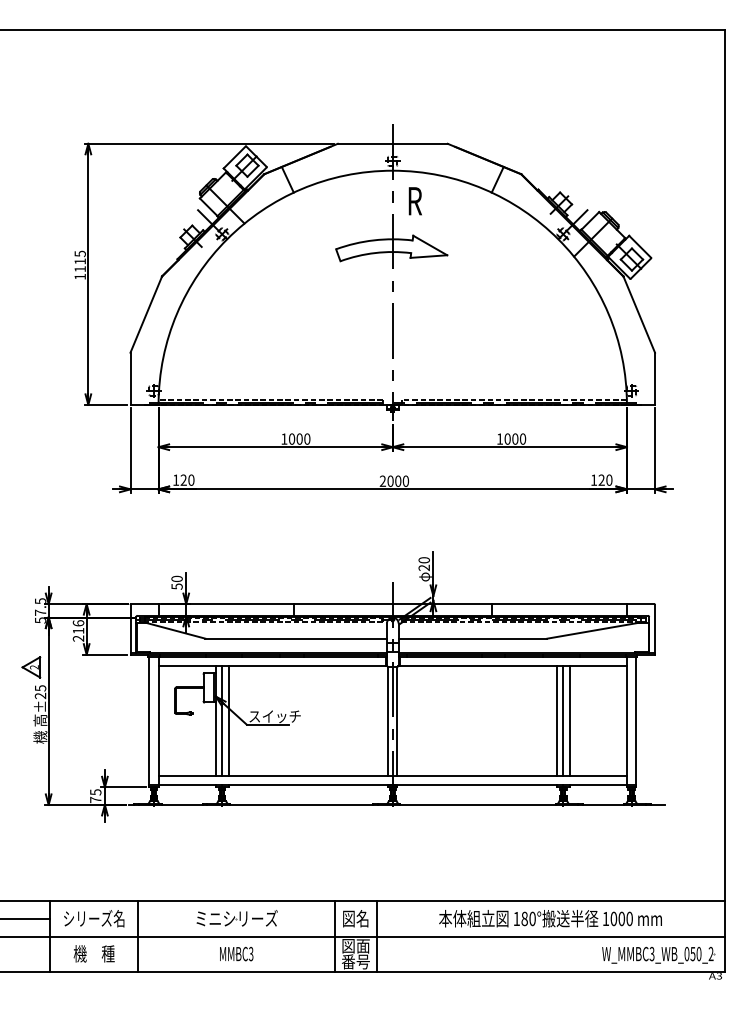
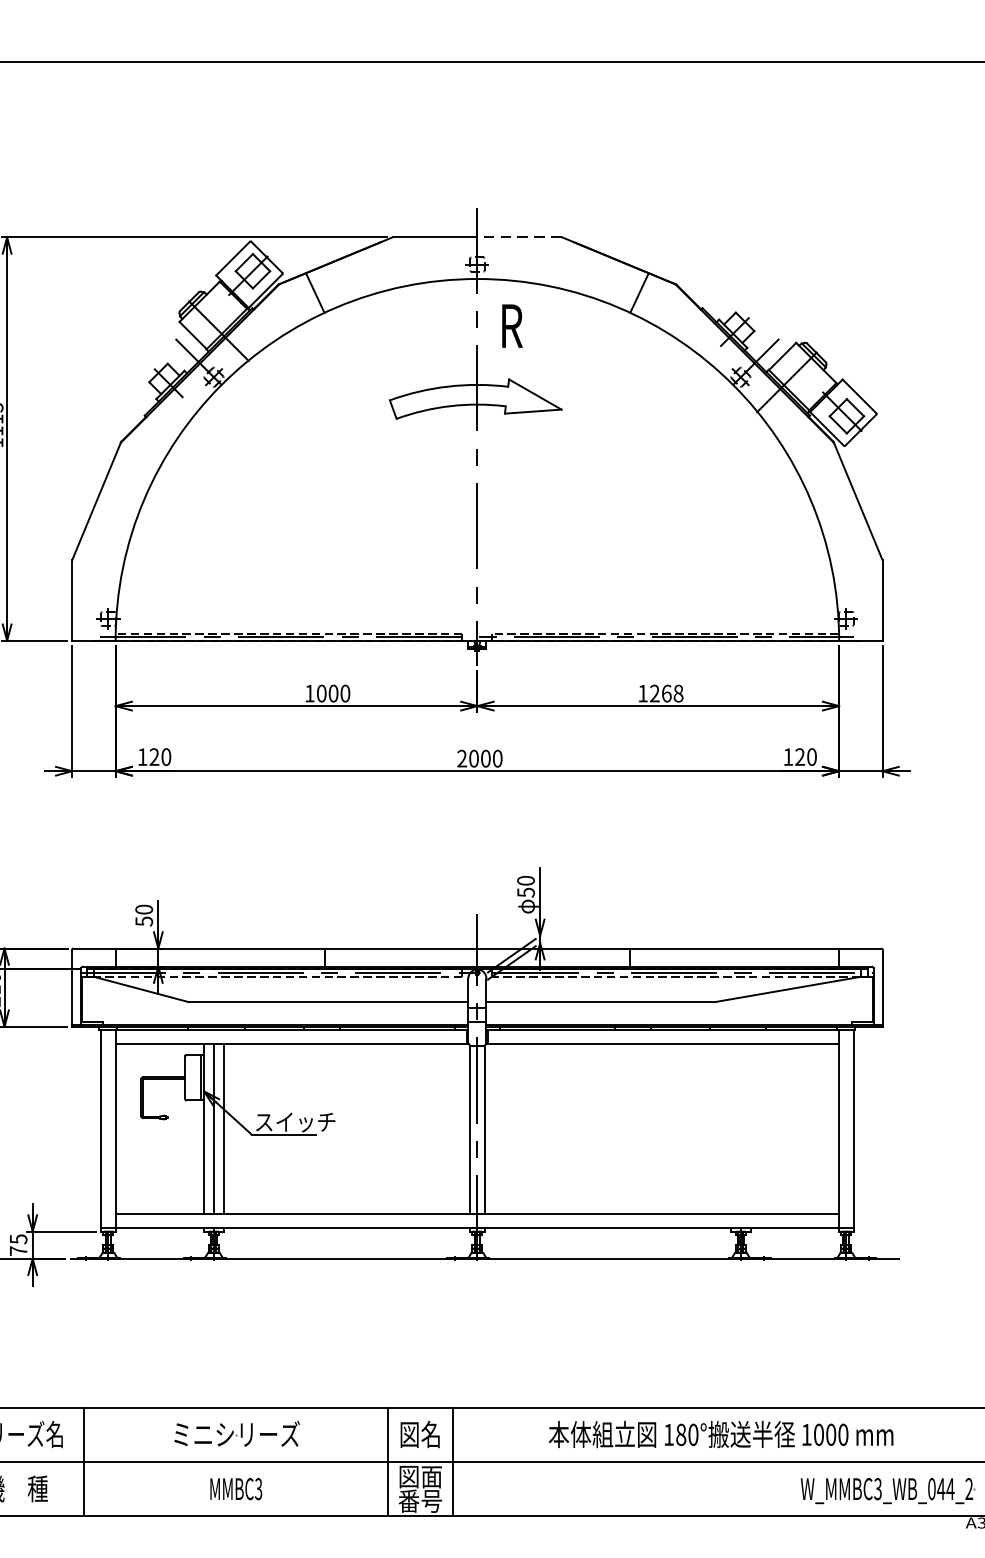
line: (419, 143) -> (518, 236), solid -> dashed
text: (515, 438) -> (666, 692), 1000 -> 1268
text: (423, 567) -> (524, 891), 20 -> 50
line: (556, 720) -> (730, 1128), removed
line: (563, 720) -> (741, 1128), removed
line: (569, 720) -> (750, 1128), removed
text: (695, 953) -> (945, 1488), W_MMBC3_WB_050_2 -> W_MMBC3_WB_044_2

